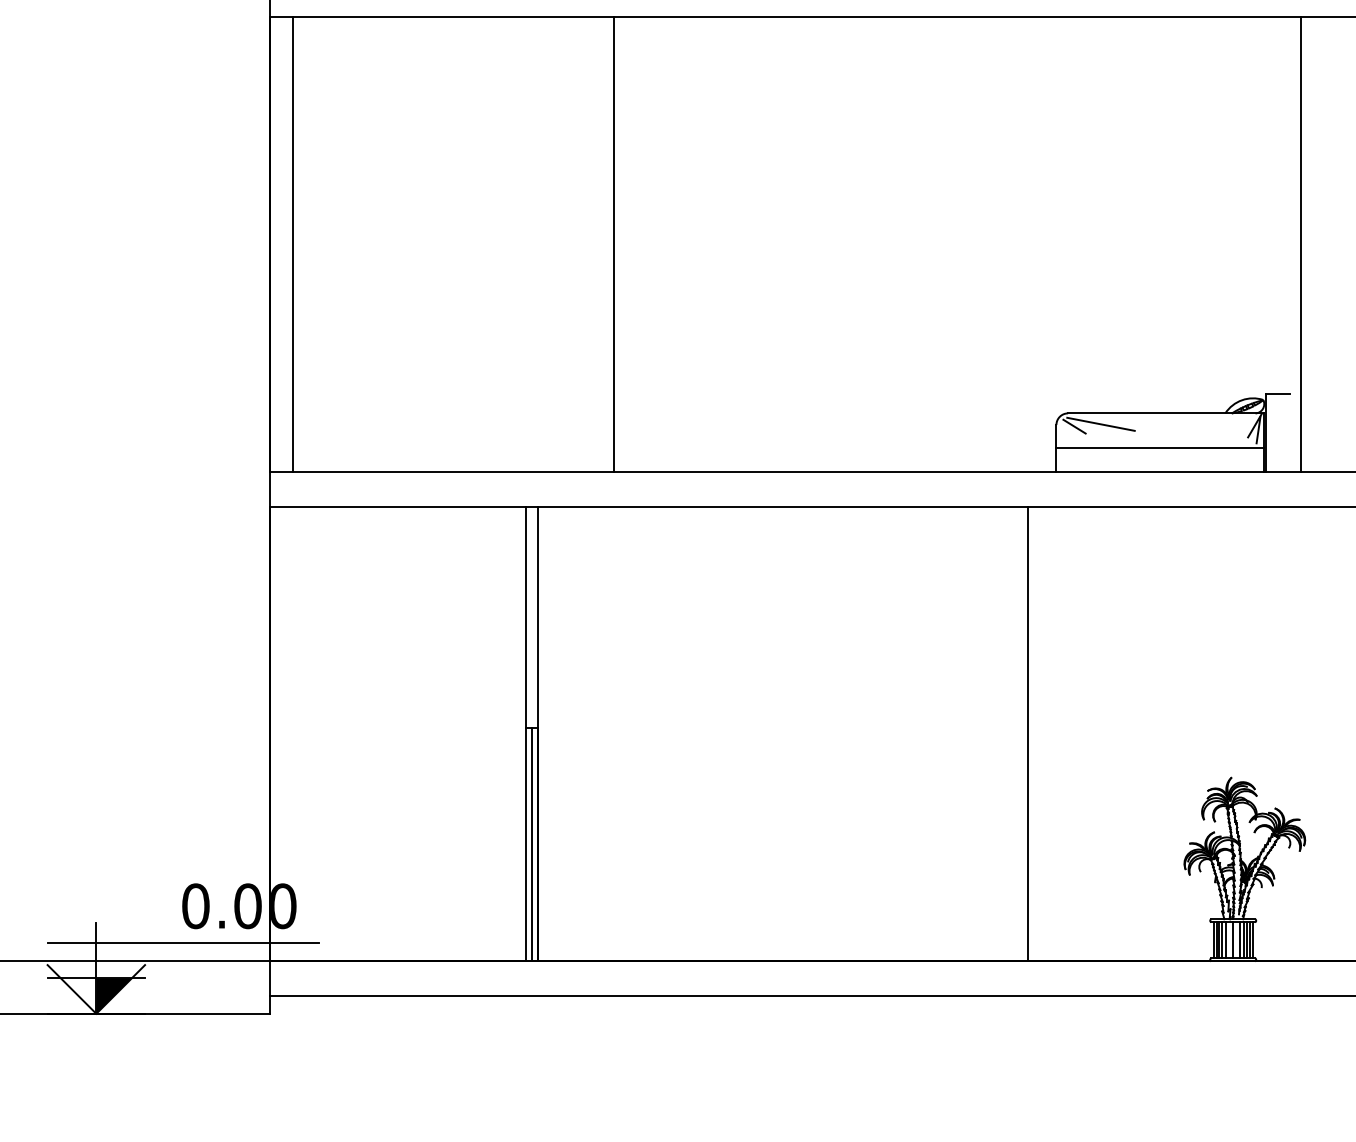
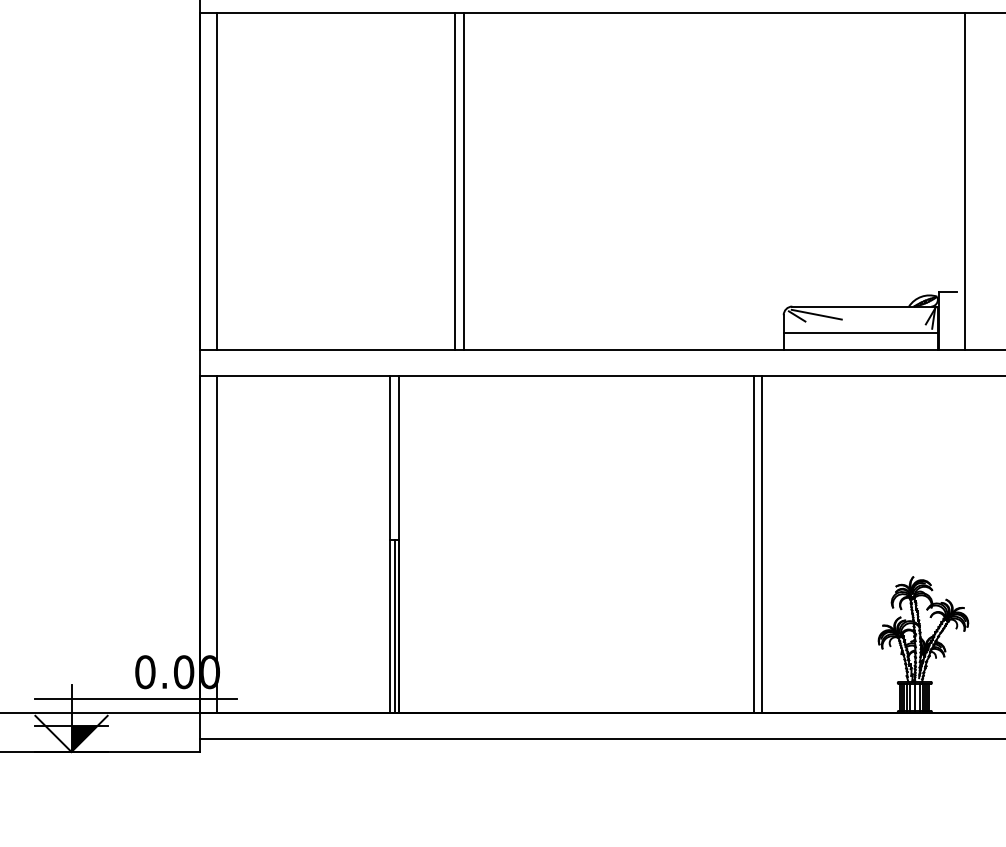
line: (625, 244) -> (464, 181), added
line: (293, 733) -> (217, 544), added
line: (1015, 733) -> (753, 544), added

